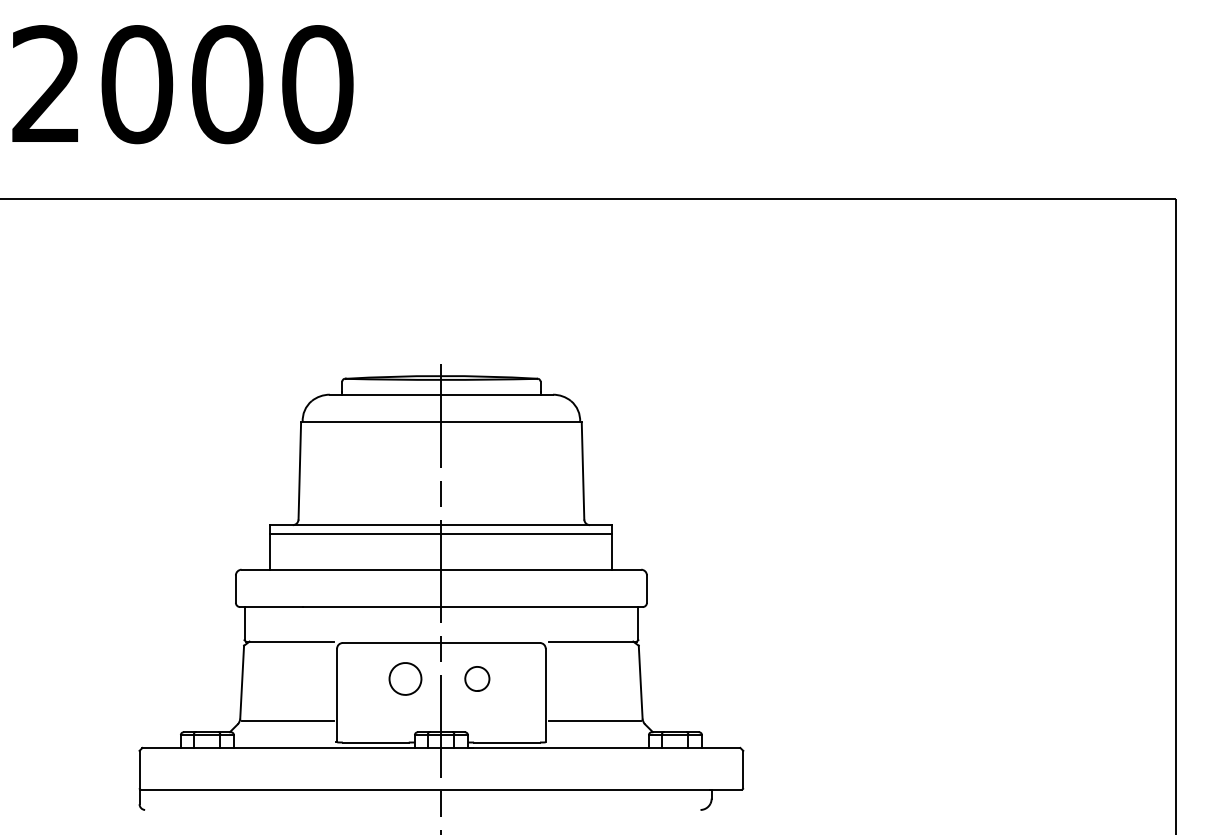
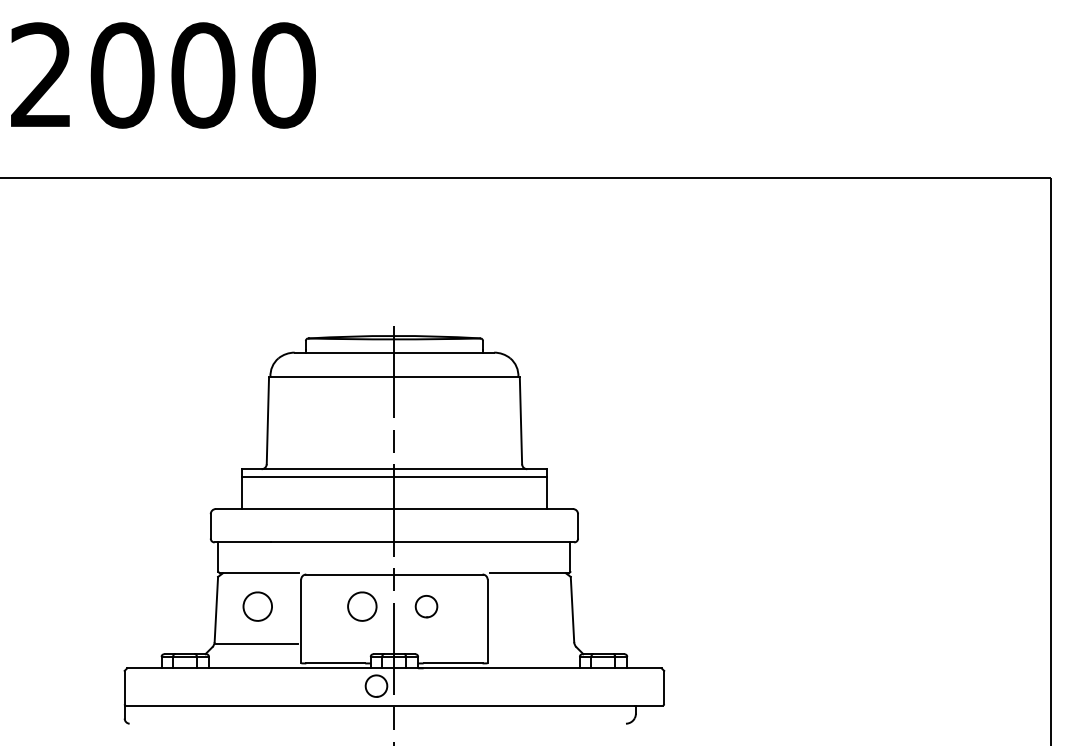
part: (288, 678) -> (257, 606), added
line: (594, 720) -> (531, 643), removed
part: (421, 767) -> (376, 685), added

